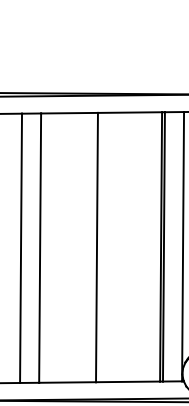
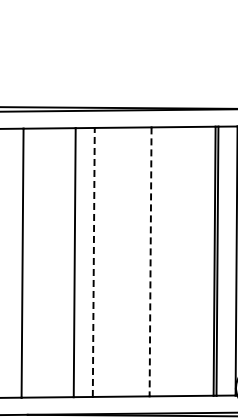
line: (39, 248) -> (93, 262), solid -> dashed
line: (96, 248) -> (150, 262), solid -> dashed

